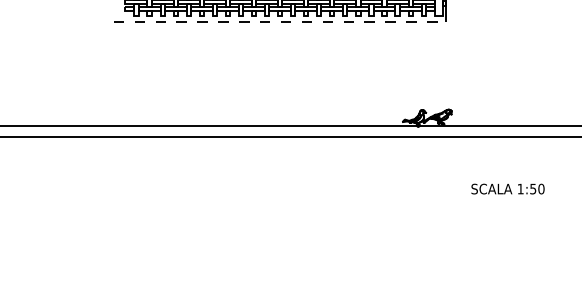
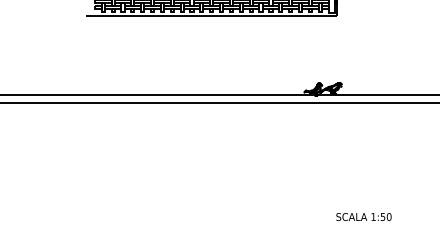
line: (279, 21) -> (211, 16), dashed -> solid
text: (507, 188) -> (363, 216), moved

